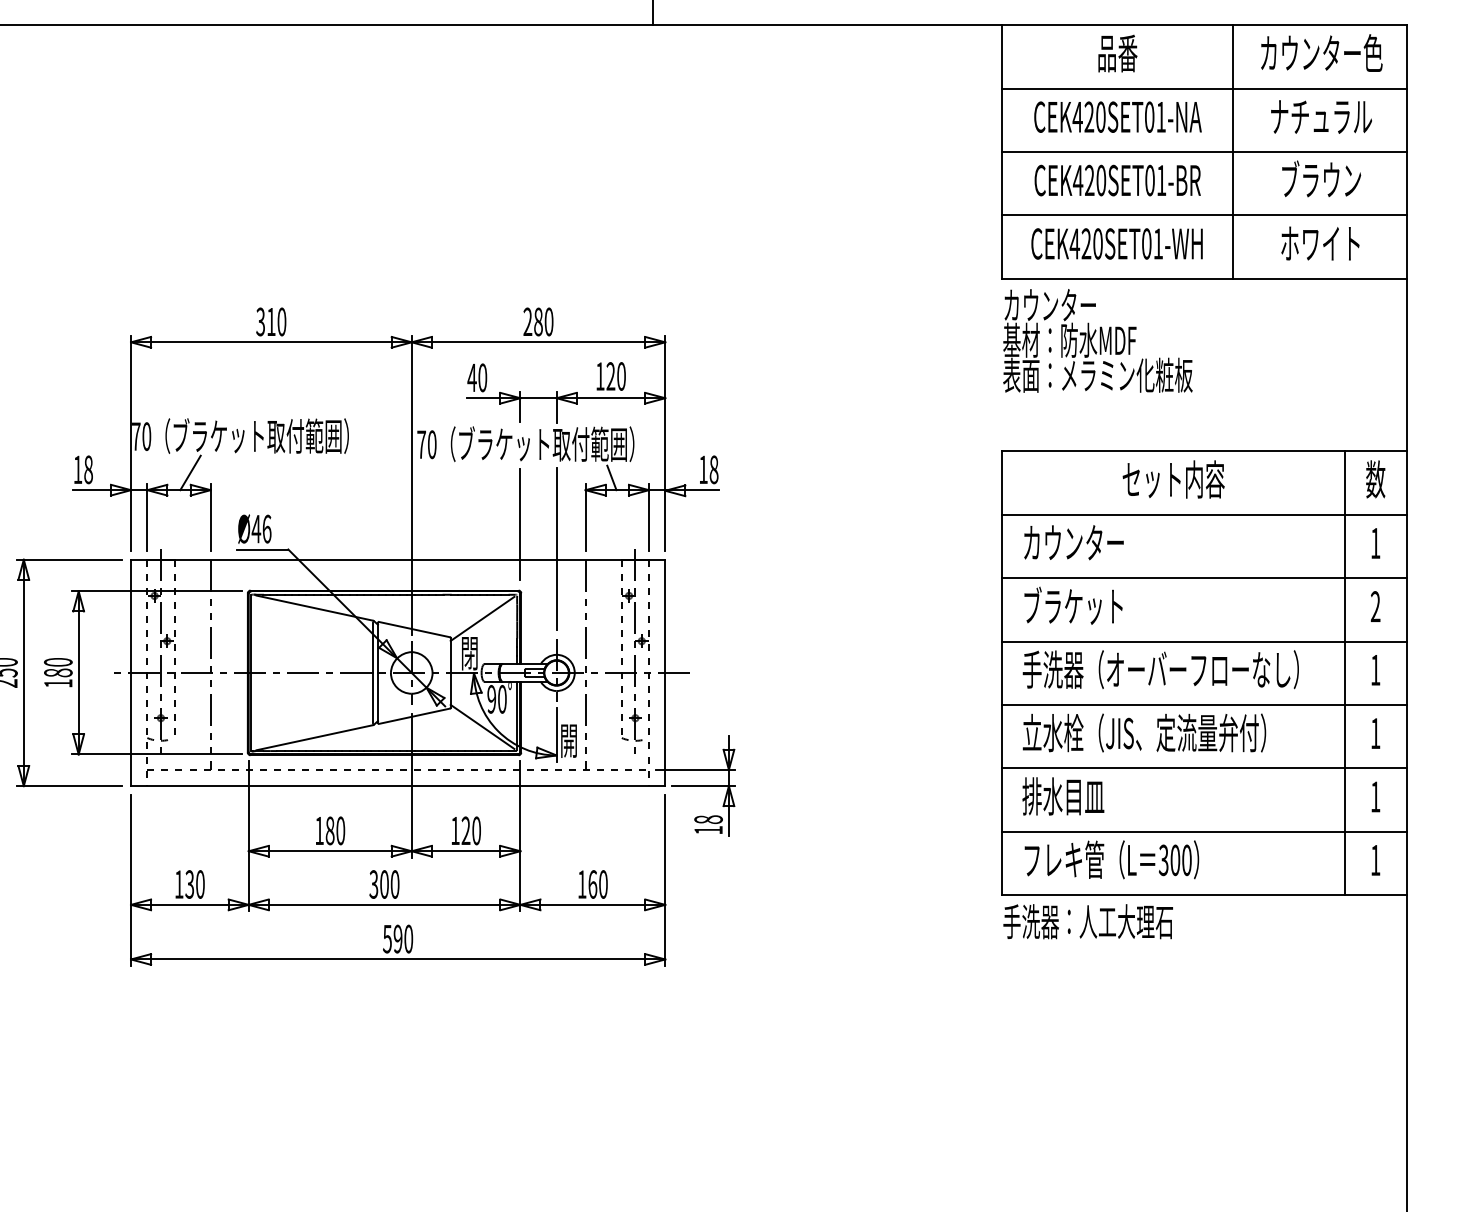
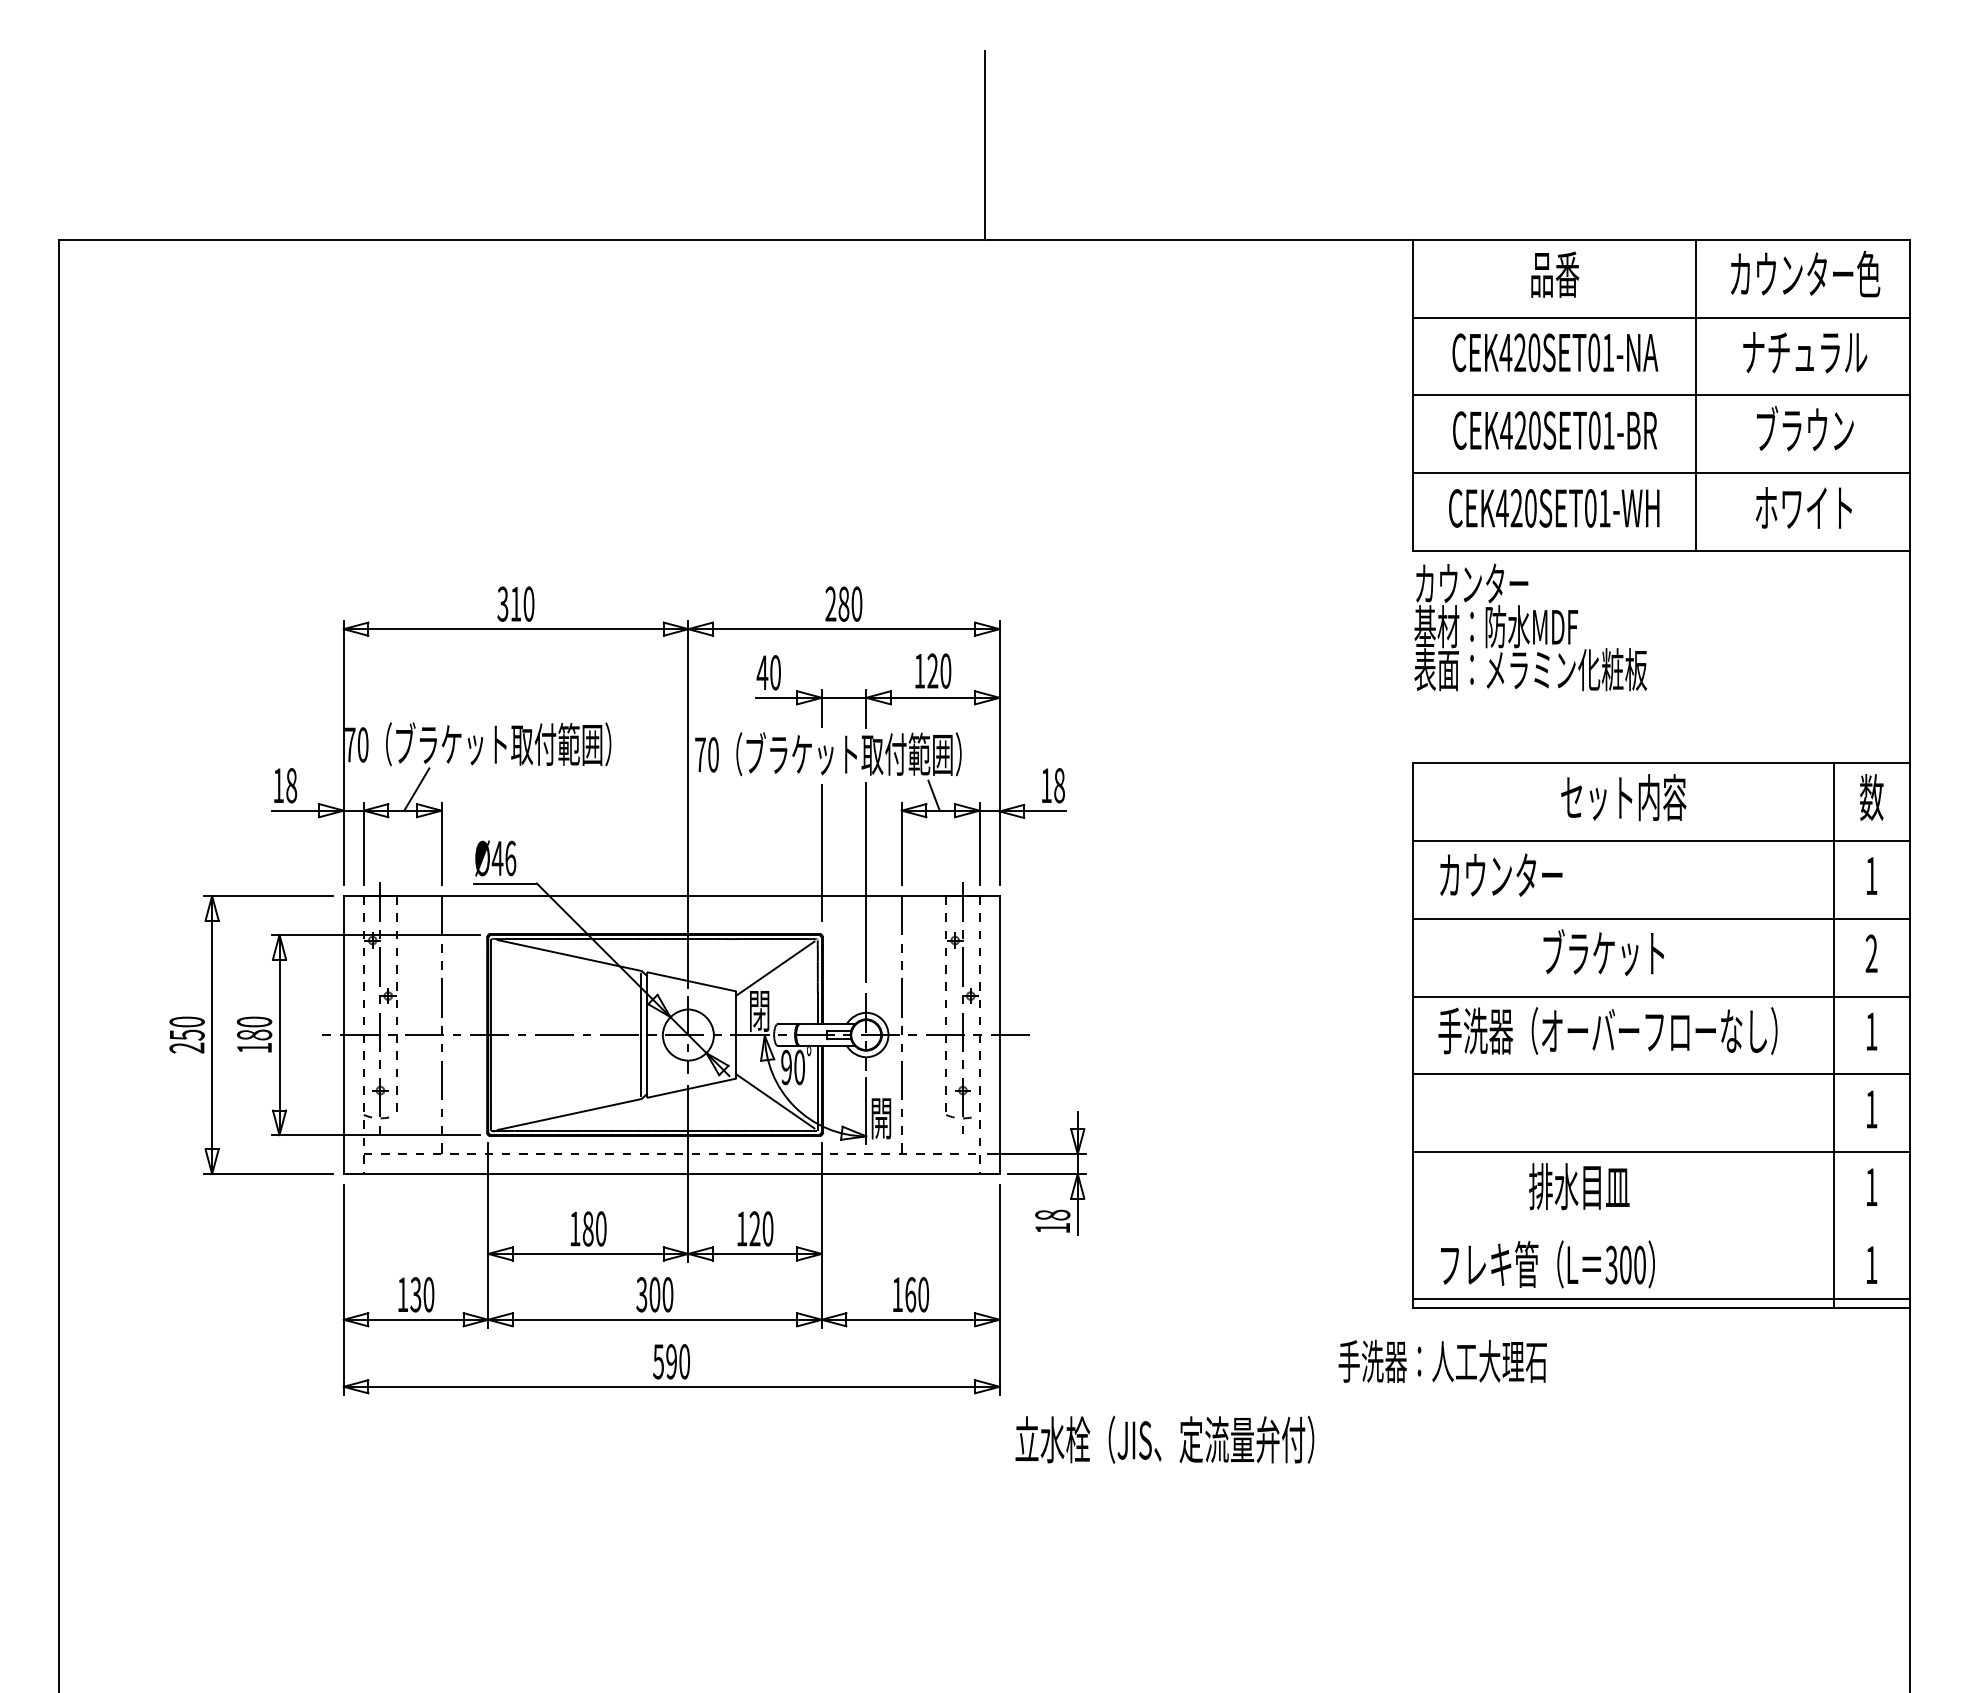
text: (1073, 605) -> (1603, 952), moved
text: (1144, 732) -> (1164, 1439), moved
text: (1063, 796) -> (1579, 1186), moved
line: (1204, 831) -> (1661, 1298), moved
text: (1087, 920) -> (1442, 1360), moved

